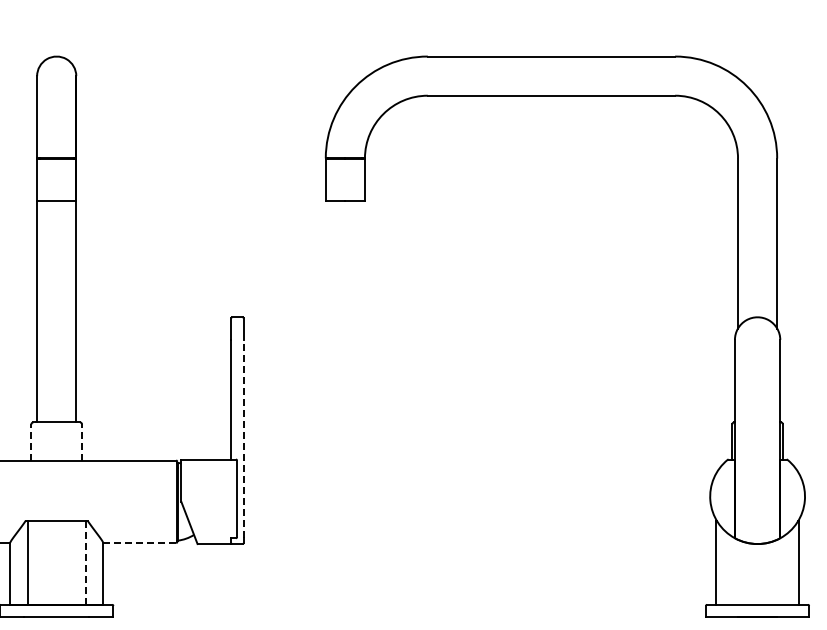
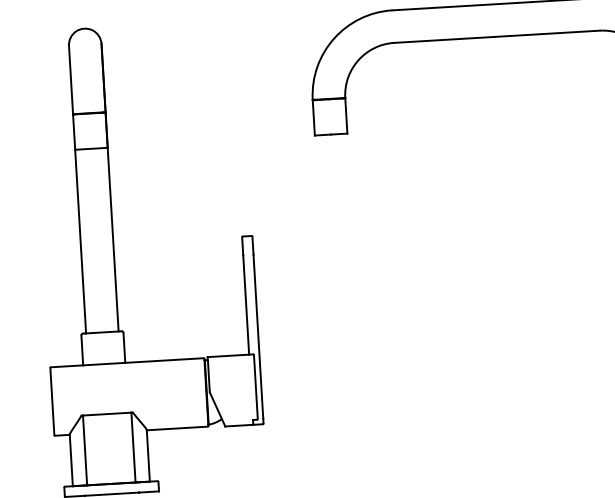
line: (243, 438) -> (258, 336), dashed -> solid
line: (31, 442) -> (82, 350), dashed -> solid
line: (82, 442) -> (124, 347), dashed -> solid
line: (139, 543) -> (177, 428), dashed -> solid
line: (85, 562) -> (133, 447), dashed -> solid

